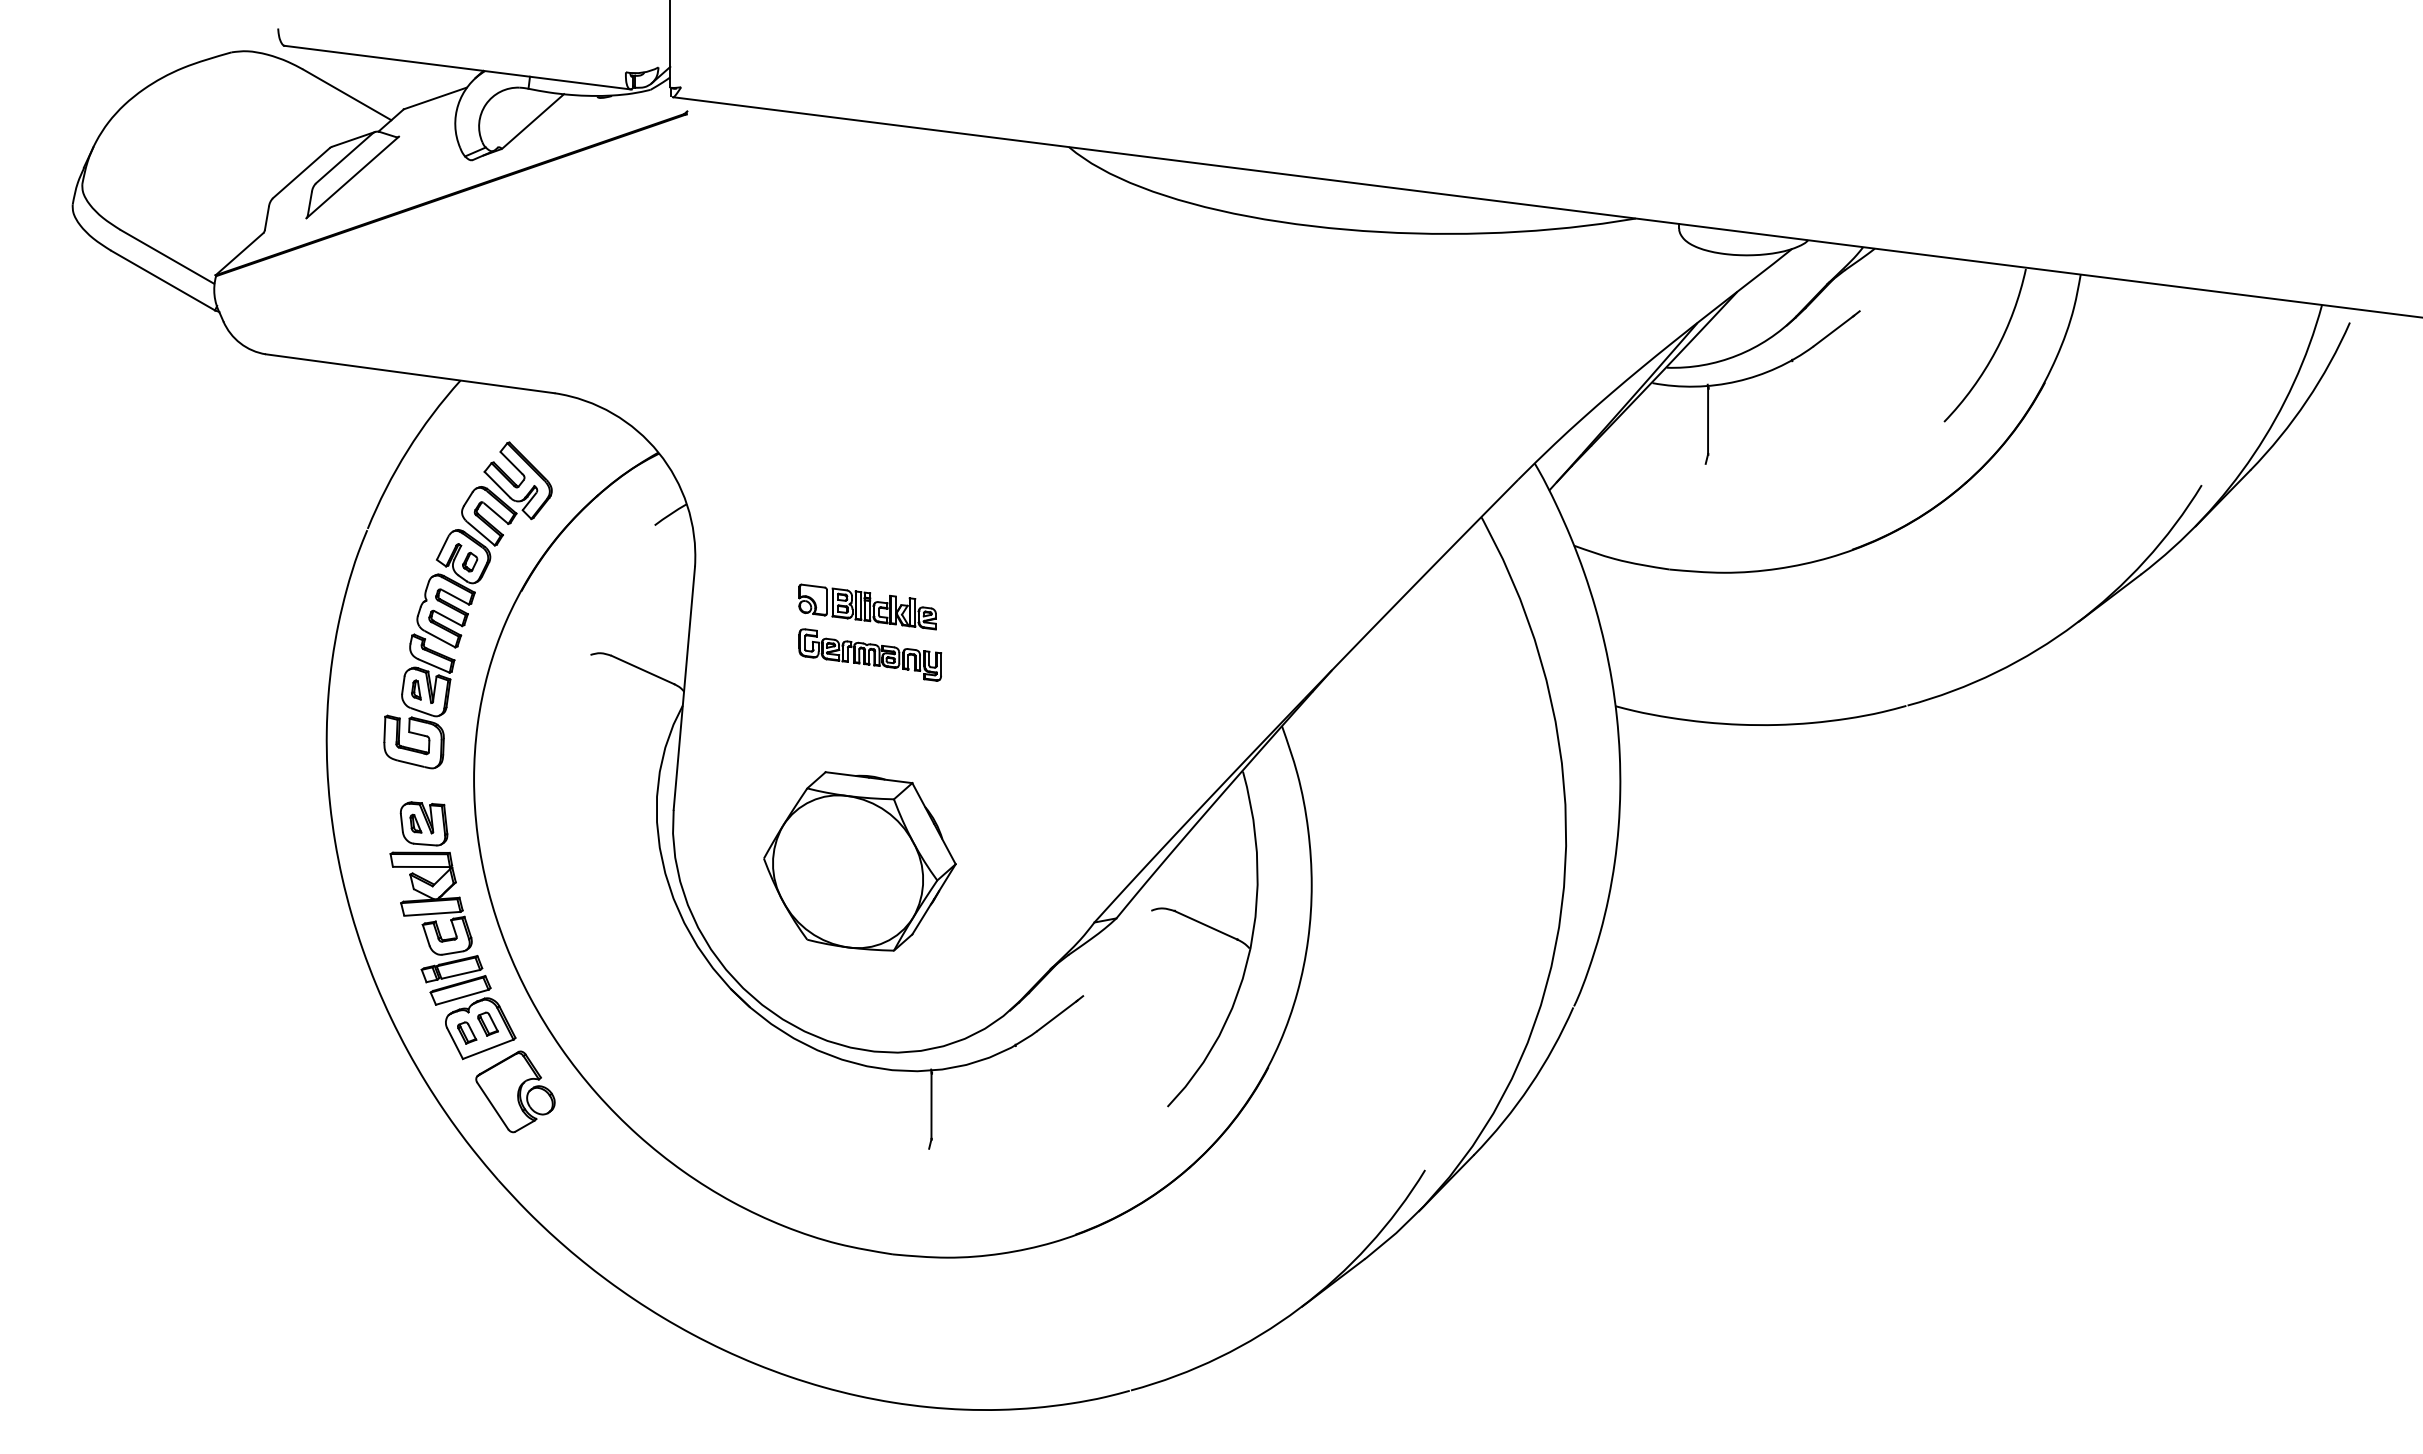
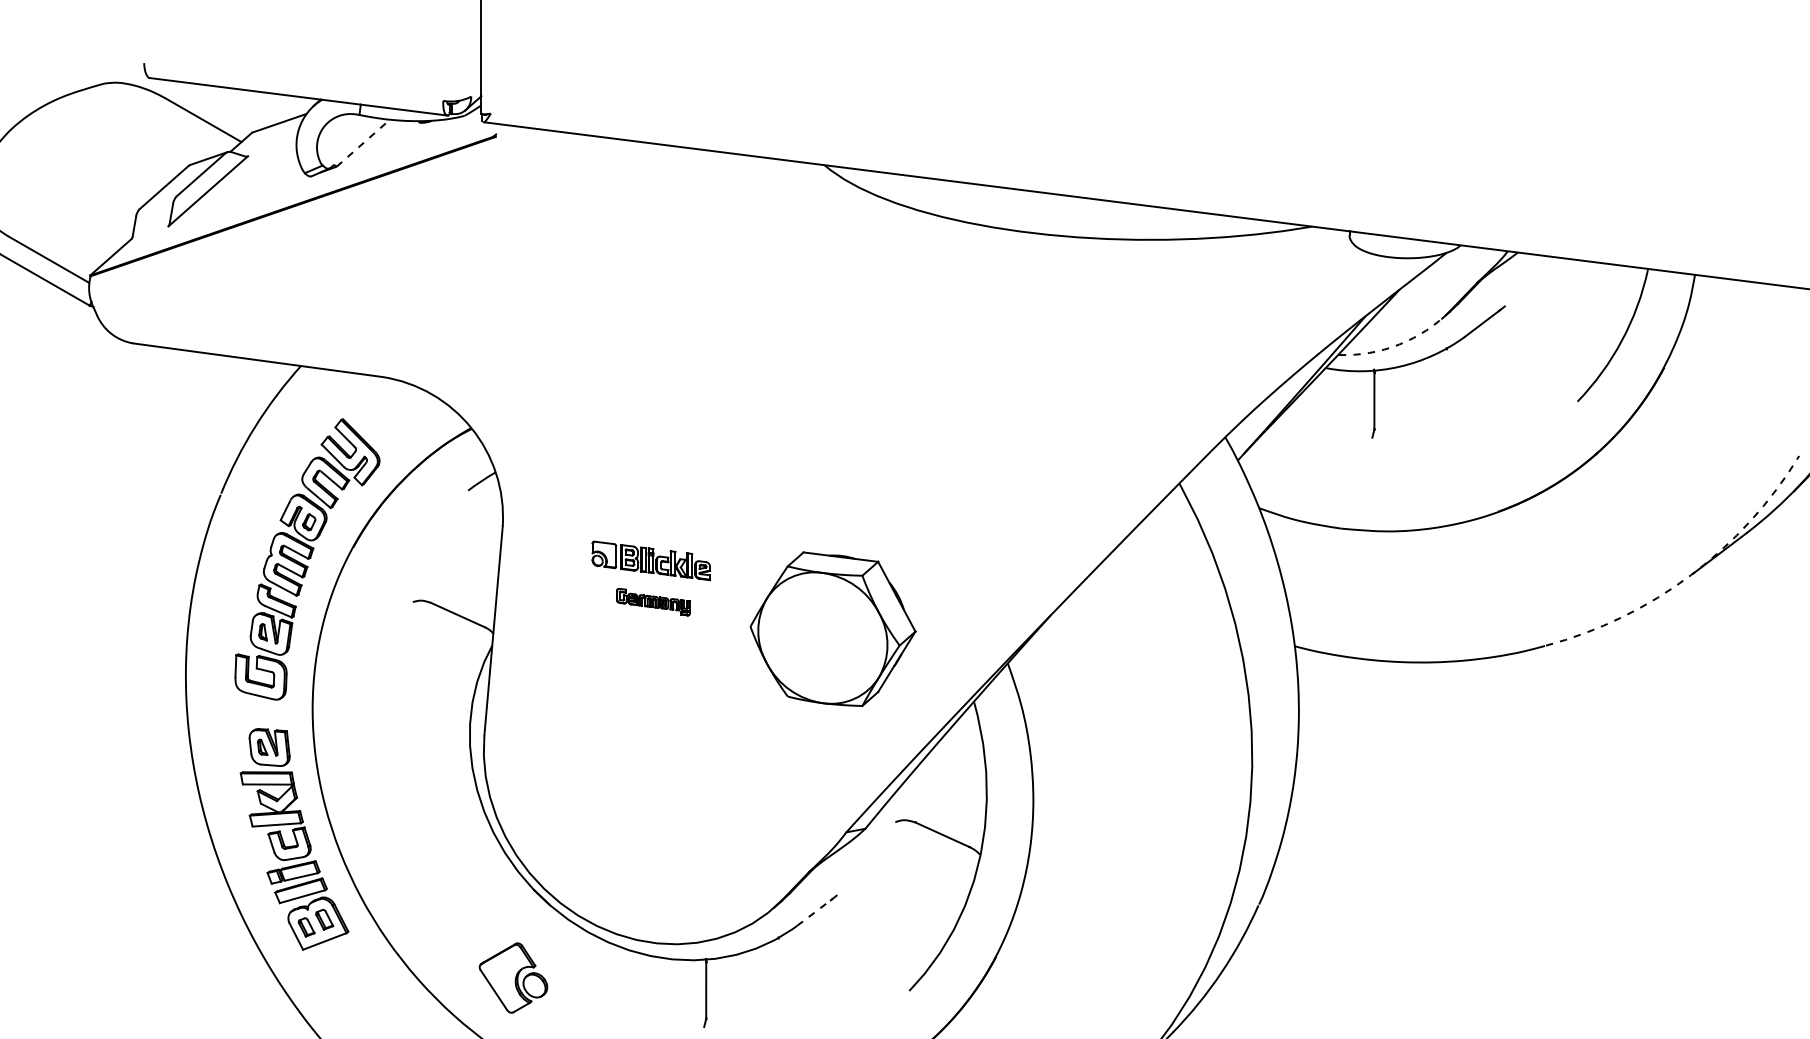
line: (533, 121) -> (363, 143), solid -> dashed
arc: (1737, 355) -> (1399, 344), solid -> dashed
arc: (2075, 623) -> (1690, 575), solid -> dashed
part: (869, 654) -> (652, 601), size x0.6
part: (859, 861) -> (832, 629), moved
line: (1056, 1016) -> (813, 913), solid -> dashed
part: (515, 1091) -> (513, 977), moved

